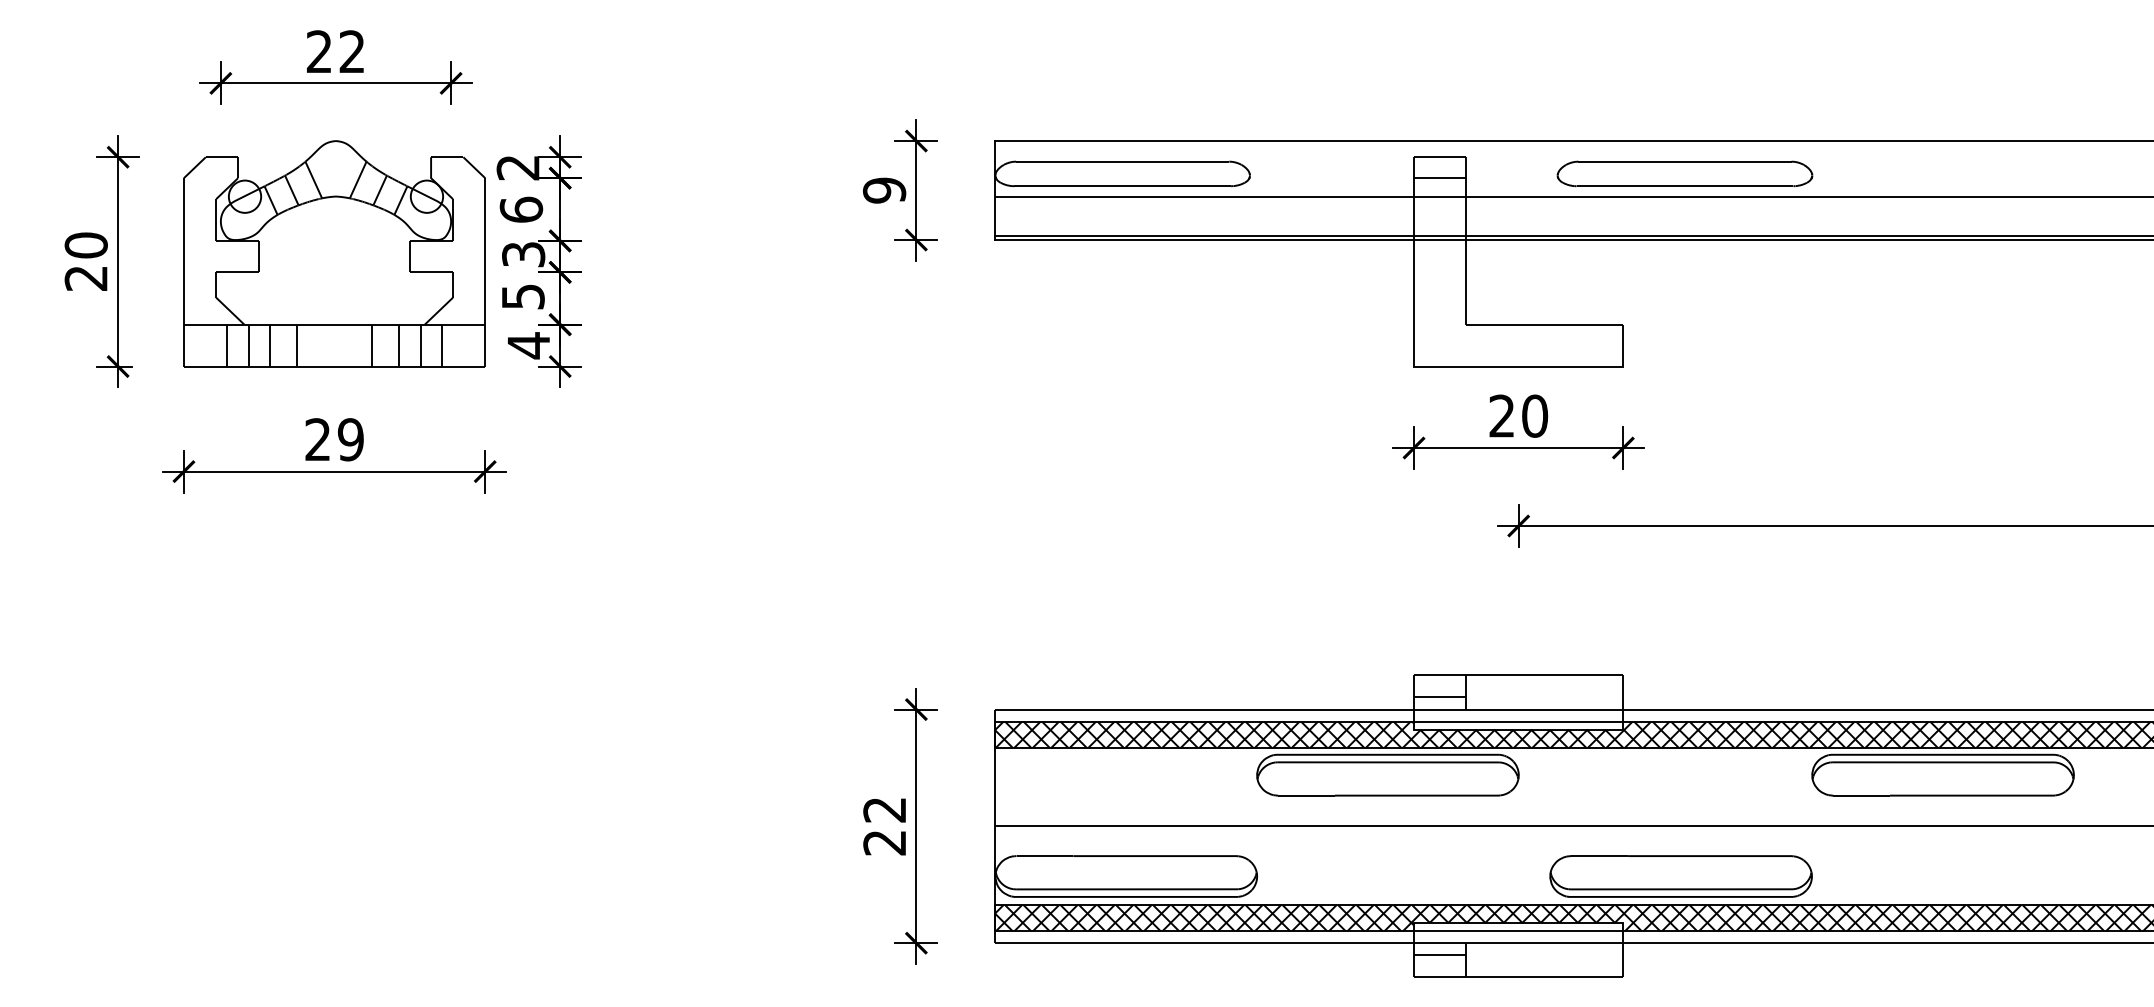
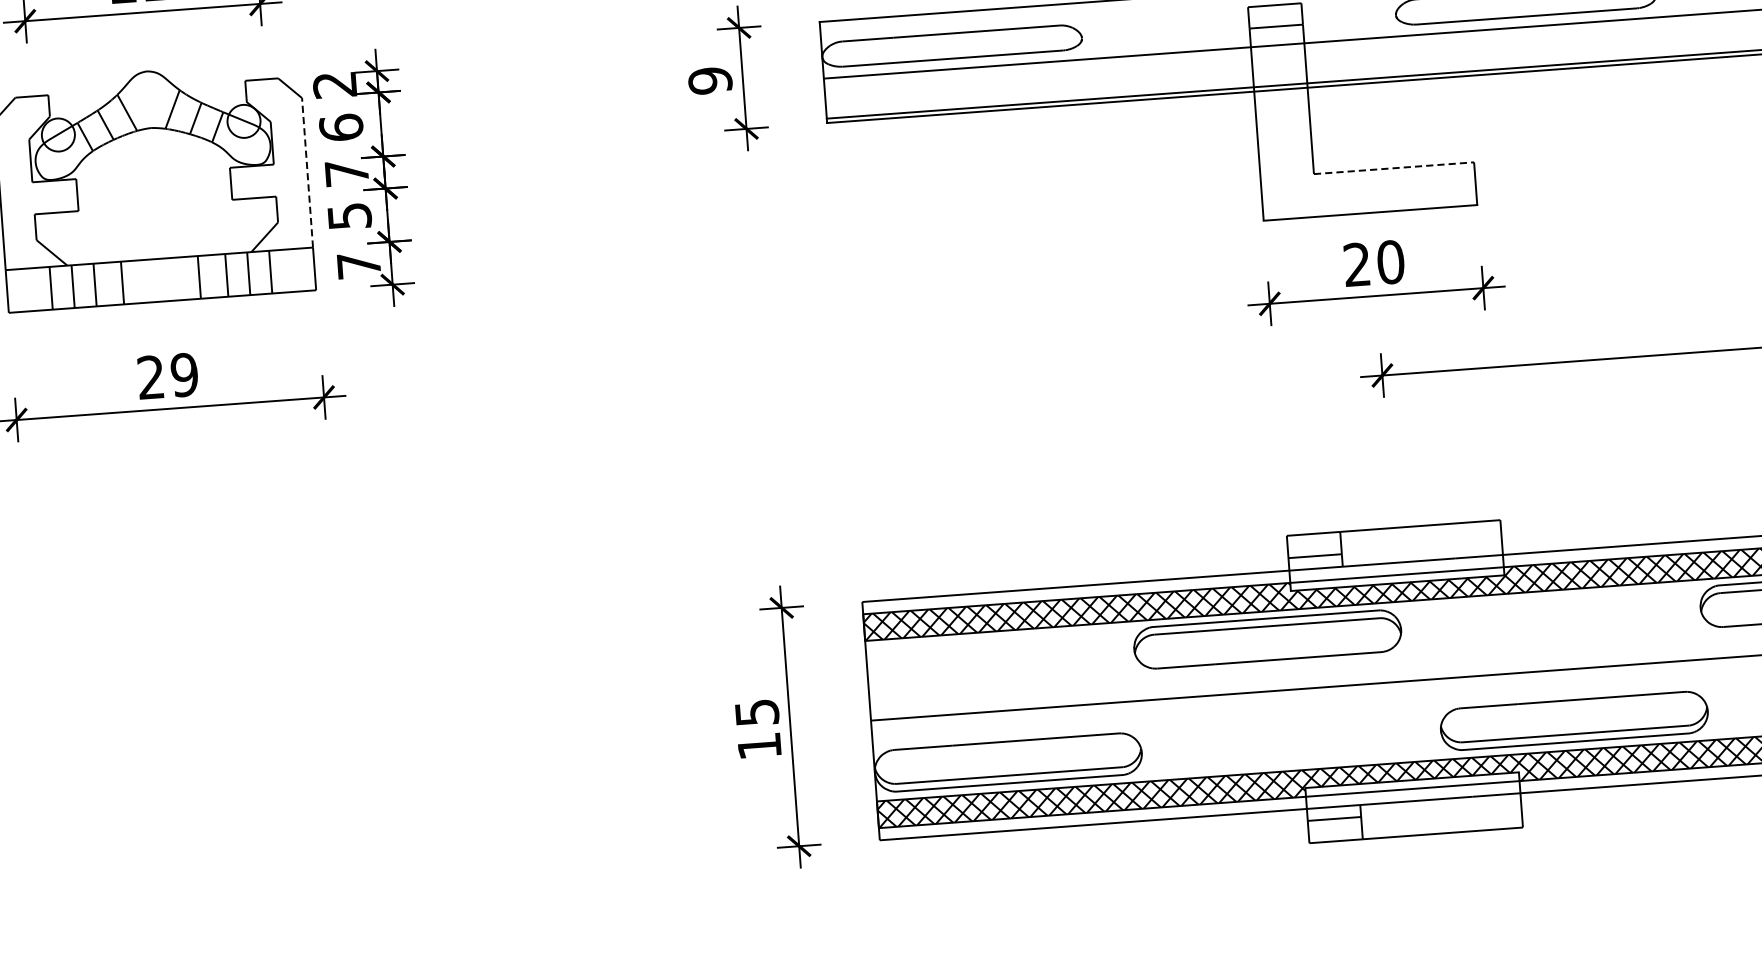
line: (485, 250) -> (307, 171), solid -> dashed
text: (523, 254) -> (346, 173), 3 -> 7
line: (1545, 324) -> (1394, 167), solid -> dashed
text: (528, 345) -> (358, 265), 4 -> 7
text: (884, 826) -> (757, 729), 22 -> 15

